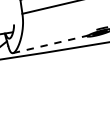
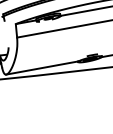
line: (50, 44) -> (42, 68), dashed -> solid

